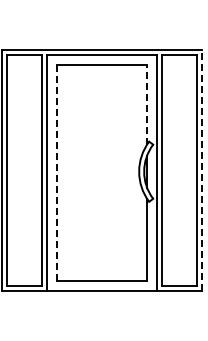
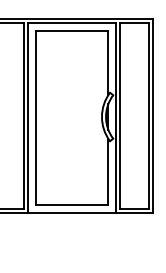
line: (147, 104) -> (108, 62), dashed -> solid
line: (202, 170) -> (152, 115), dashed -> solid
line: (56, 173) -> (35, 118), dashed -> solid

